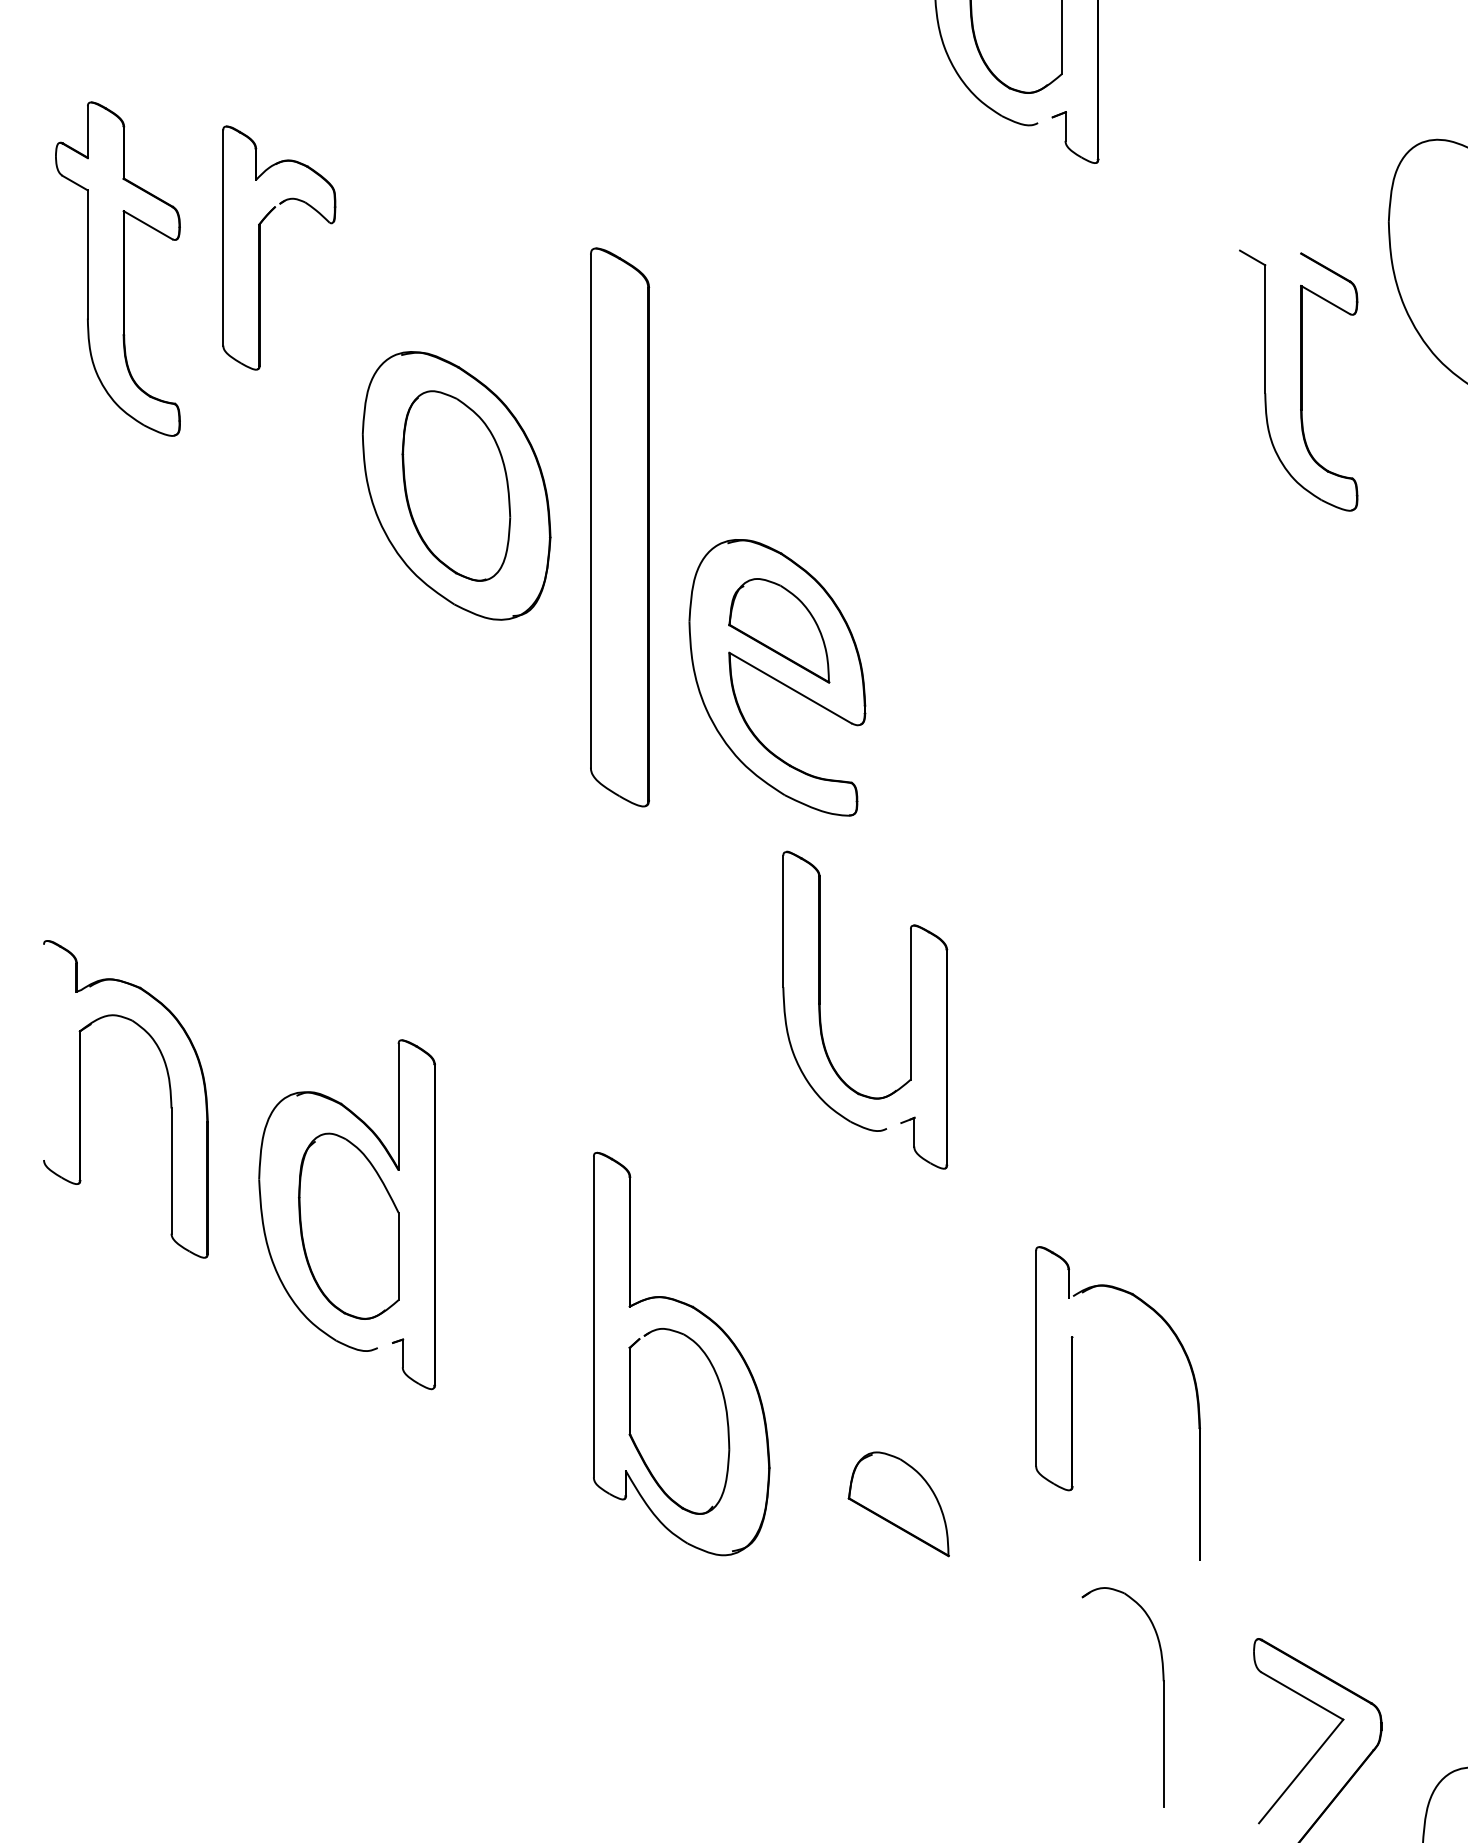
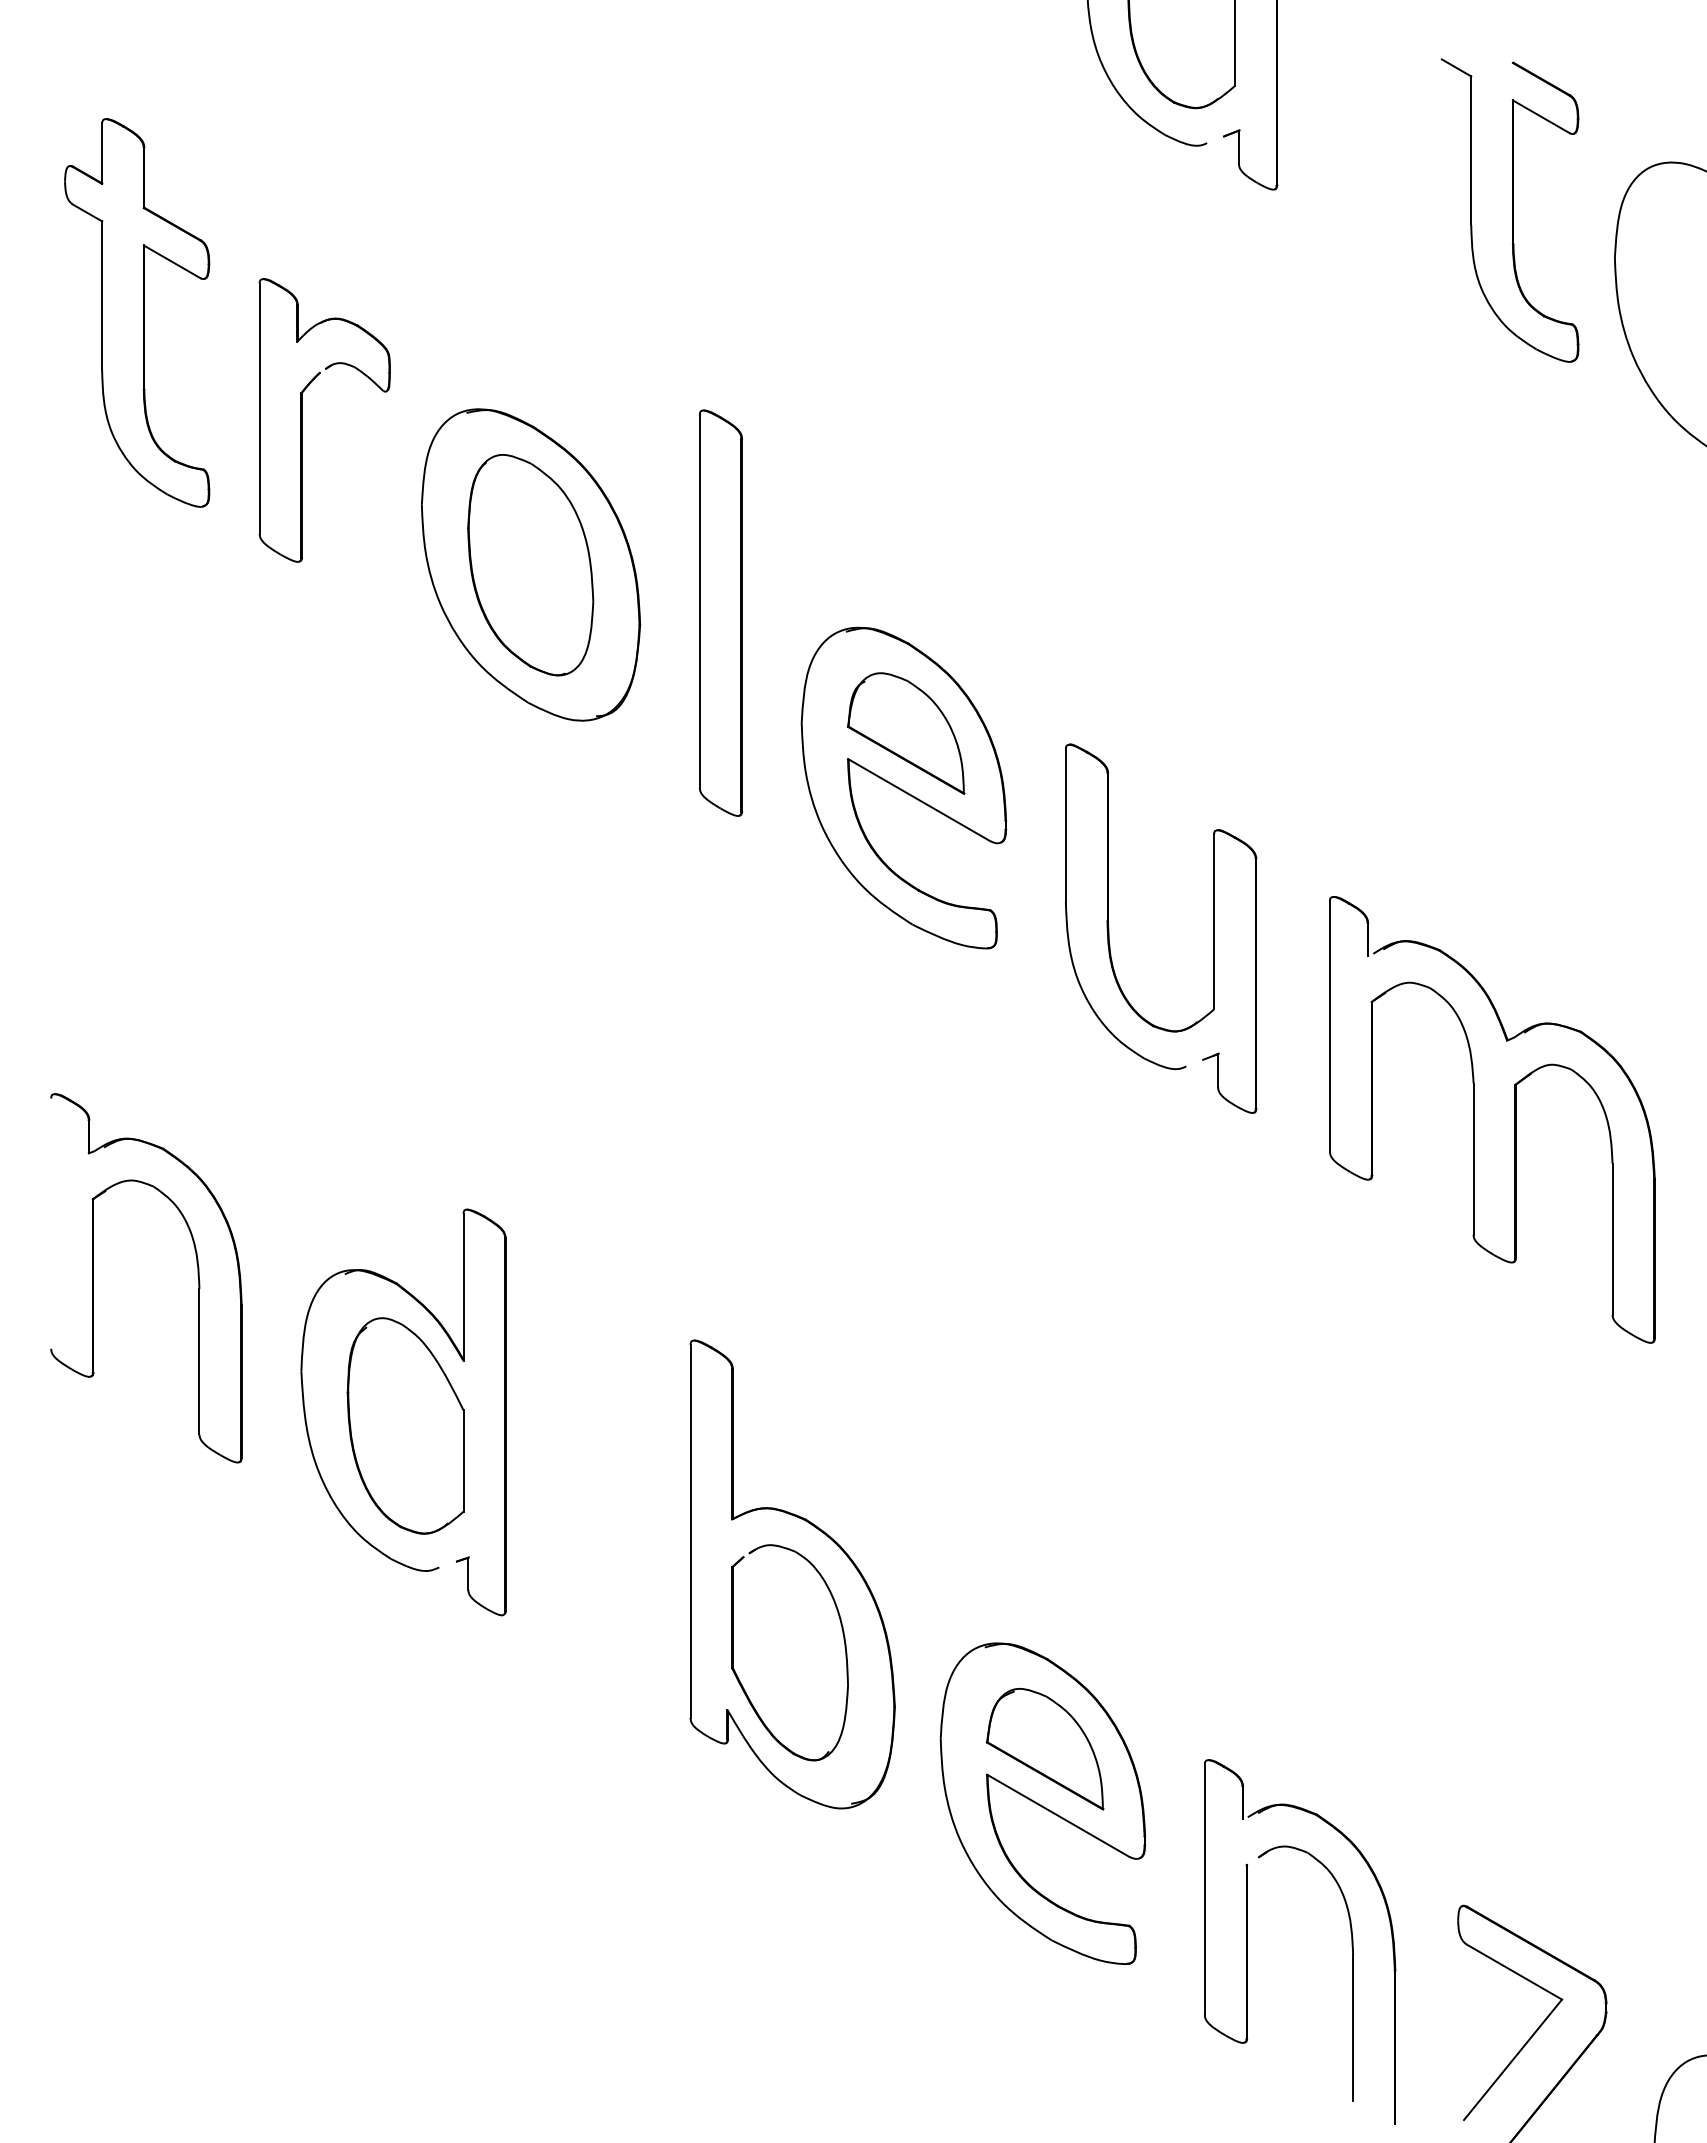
part: (260, 248) -> (302, 420), moved
part: (1298, 380) -> (1509, 210), moved
part: (619, 526) -> (720, 612), size x0.62
part: (1268, 962) -> (1474, 1119), added
part: (820, 1010) -> (1109, 928), moved
part: (1072, 1403) -> (1247, 1941), moved
part: (896, 1551) -> (1042, 1803), added

